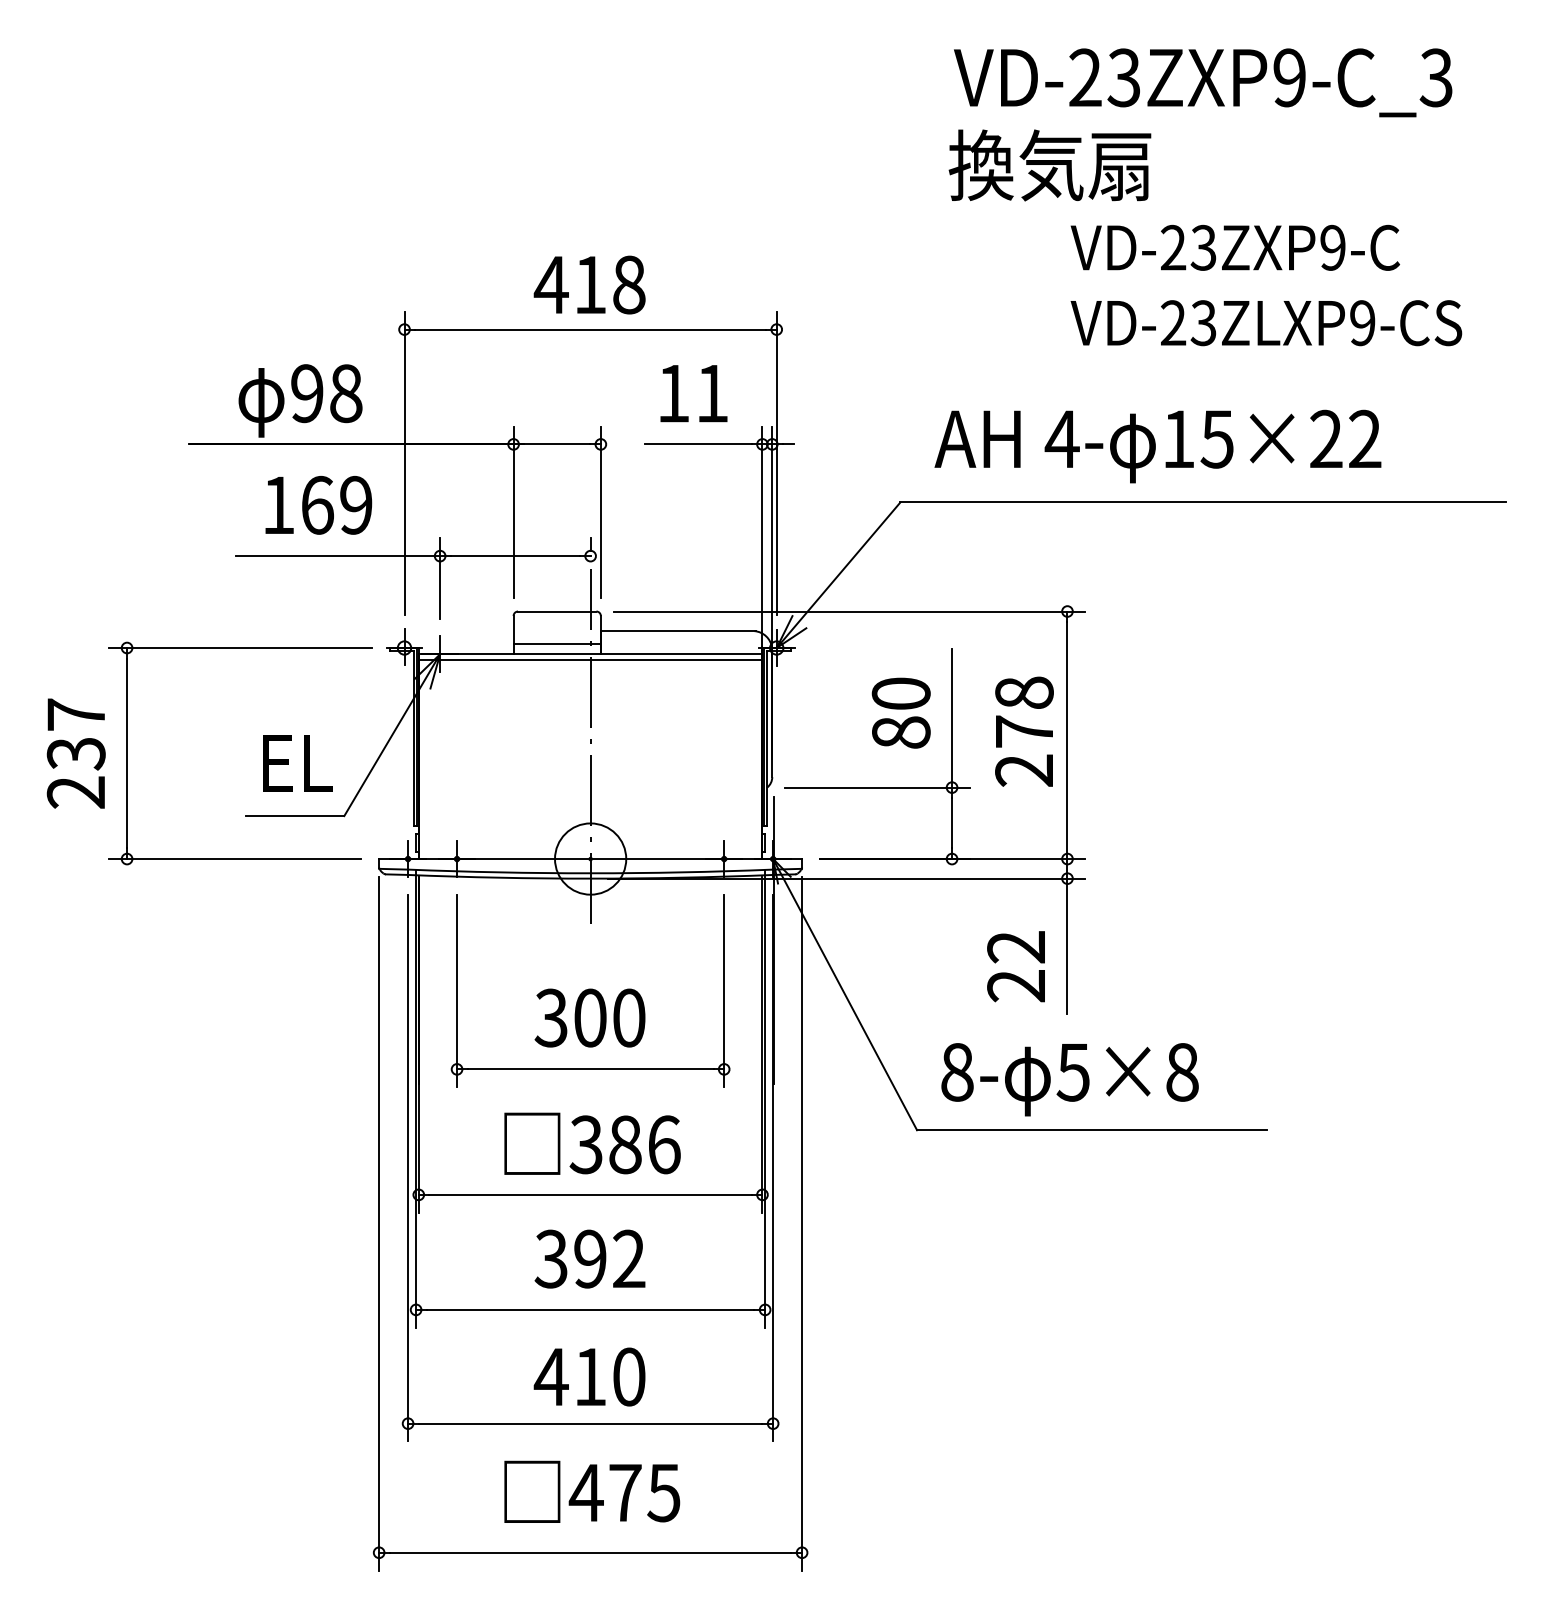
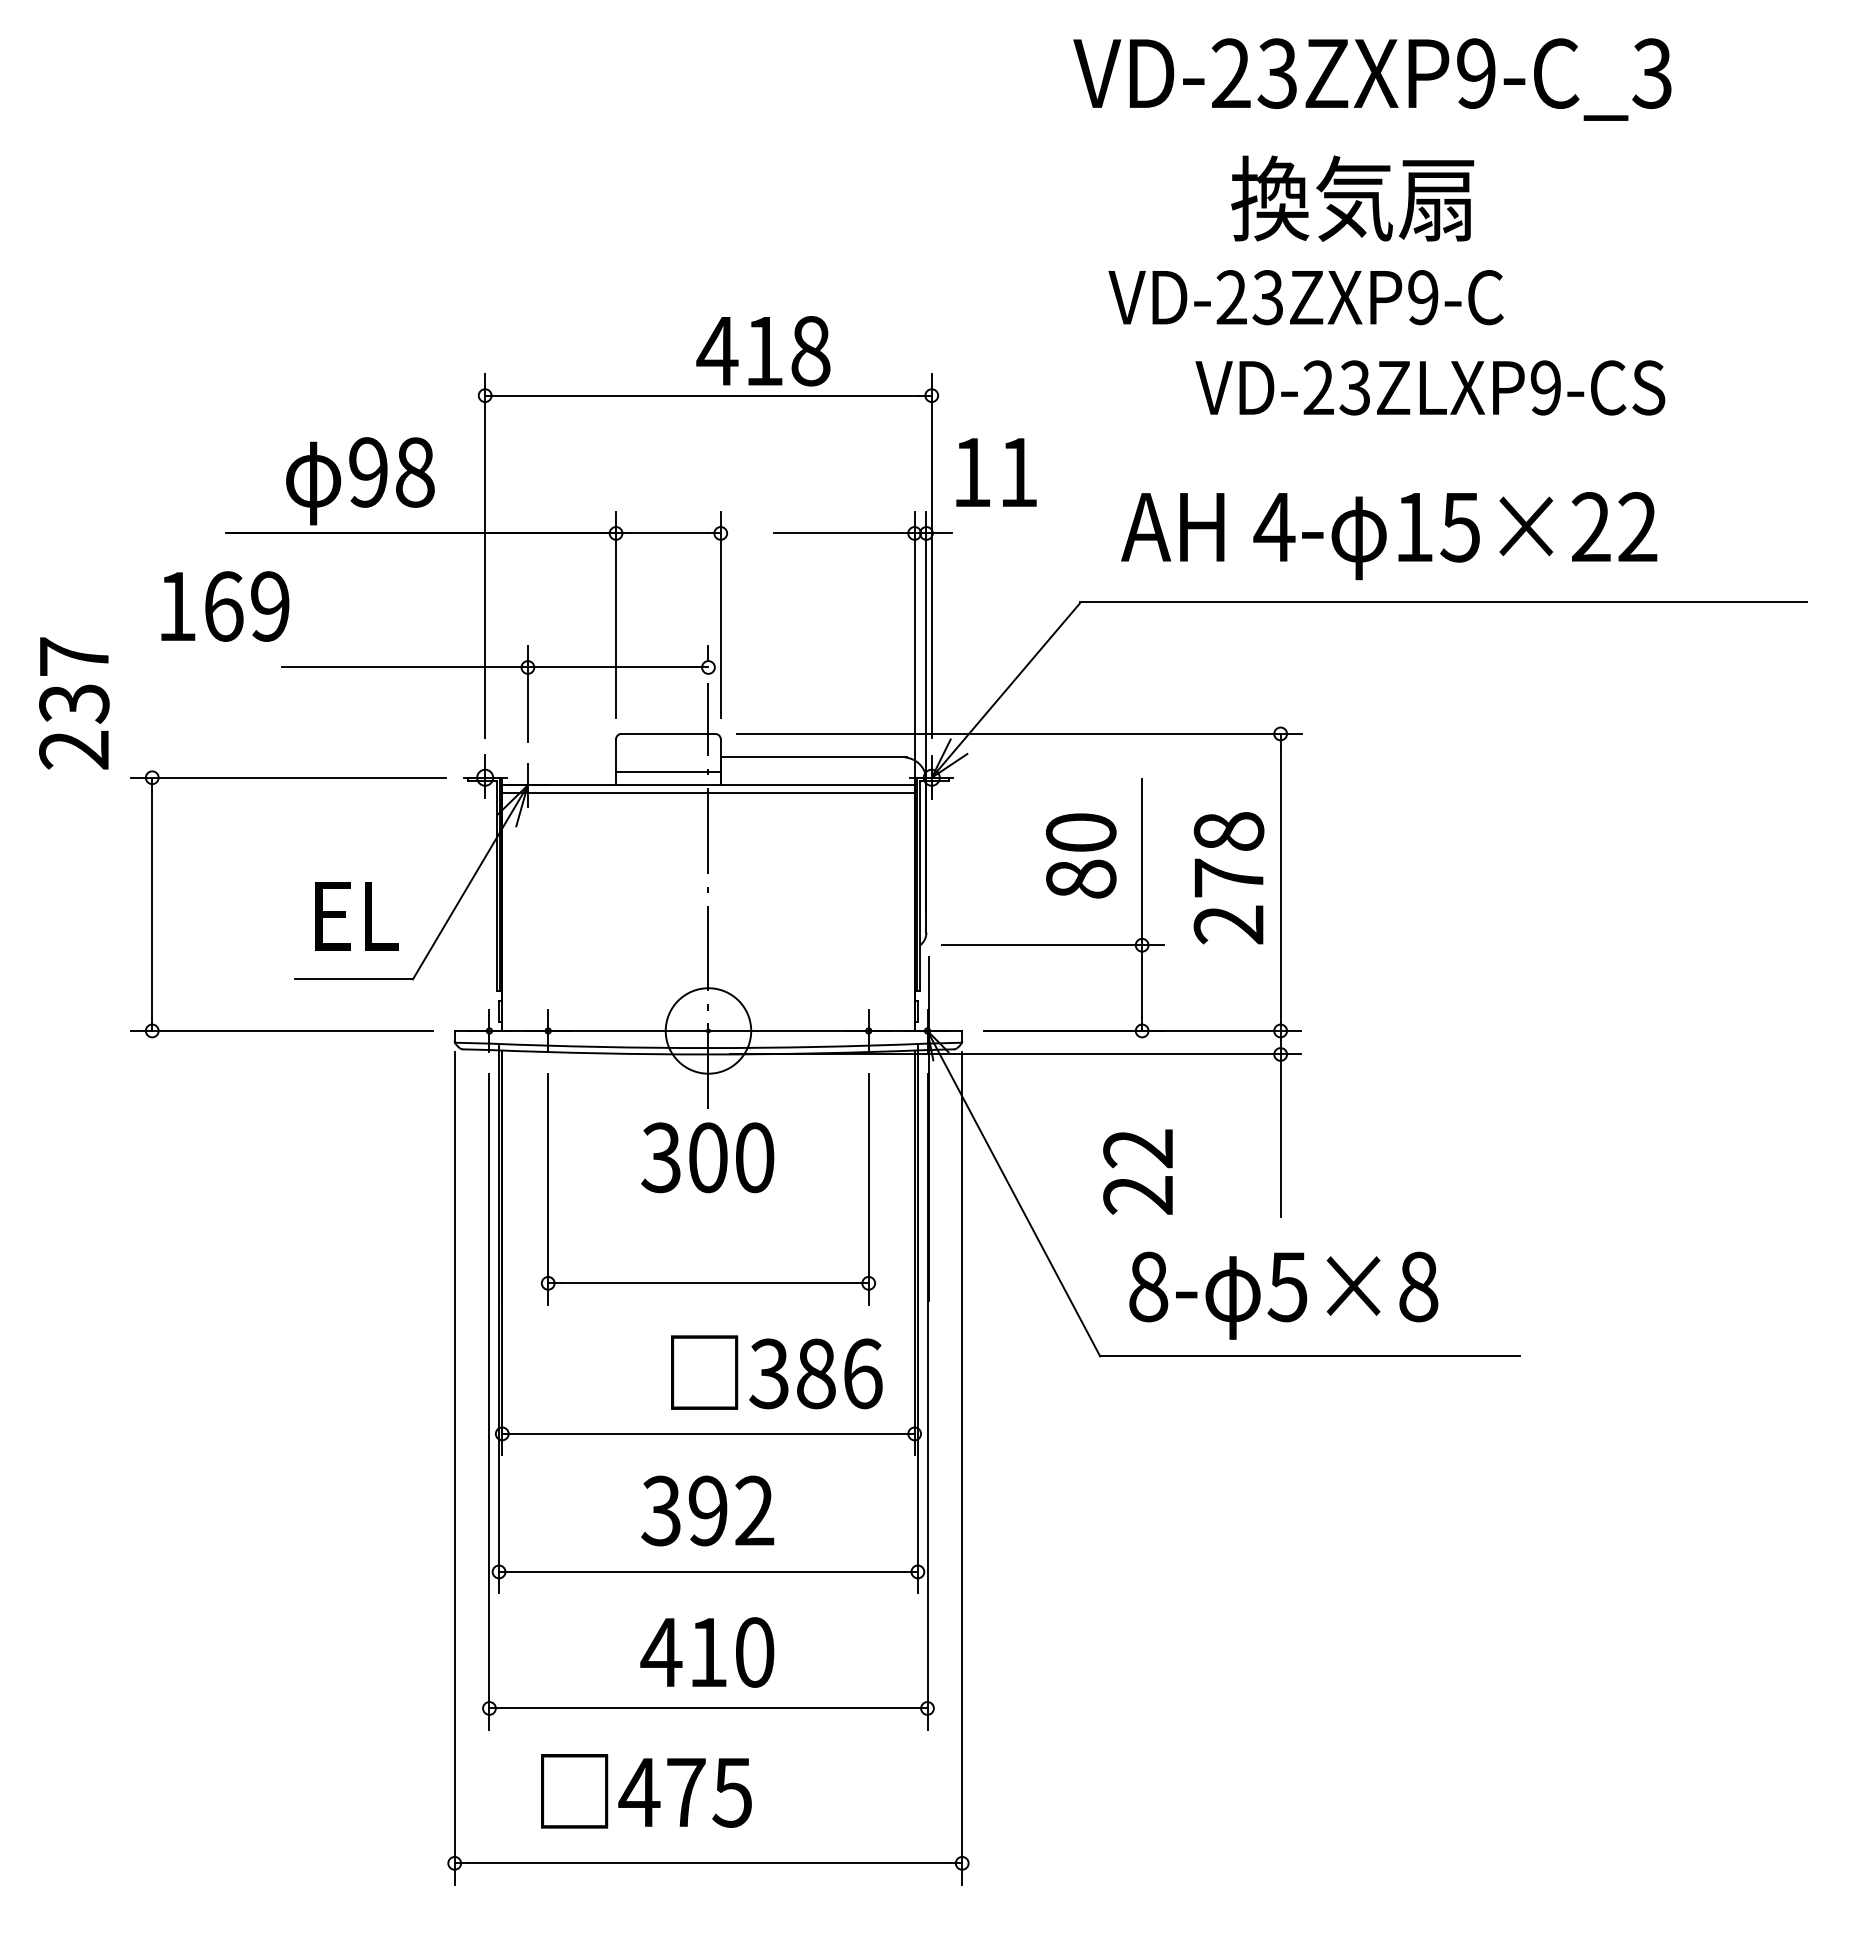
text: (1203, 82) -> (1372, 79), moved
text: (1049, 165) -> (1352, 198), moved
text: (1234, 247) -> (1305, 297), moved
text: (589, 285) -> (763, 351), moved
text: (1266, 322) -> (1430, 387), moved
text: (693, 393) -> (996, 472), moved
text: (318, 505) -> (225, 606), moved
text: (76, 753) -> (74, 703), moved
text: (1015, 966) -> (1137, 1171), moved
text: (589, 1017) -> (707, 1157), moved
text: (592, 1143) -> (776, 1372), moved
text: (592, 1492) -> (646, 1791), moved

